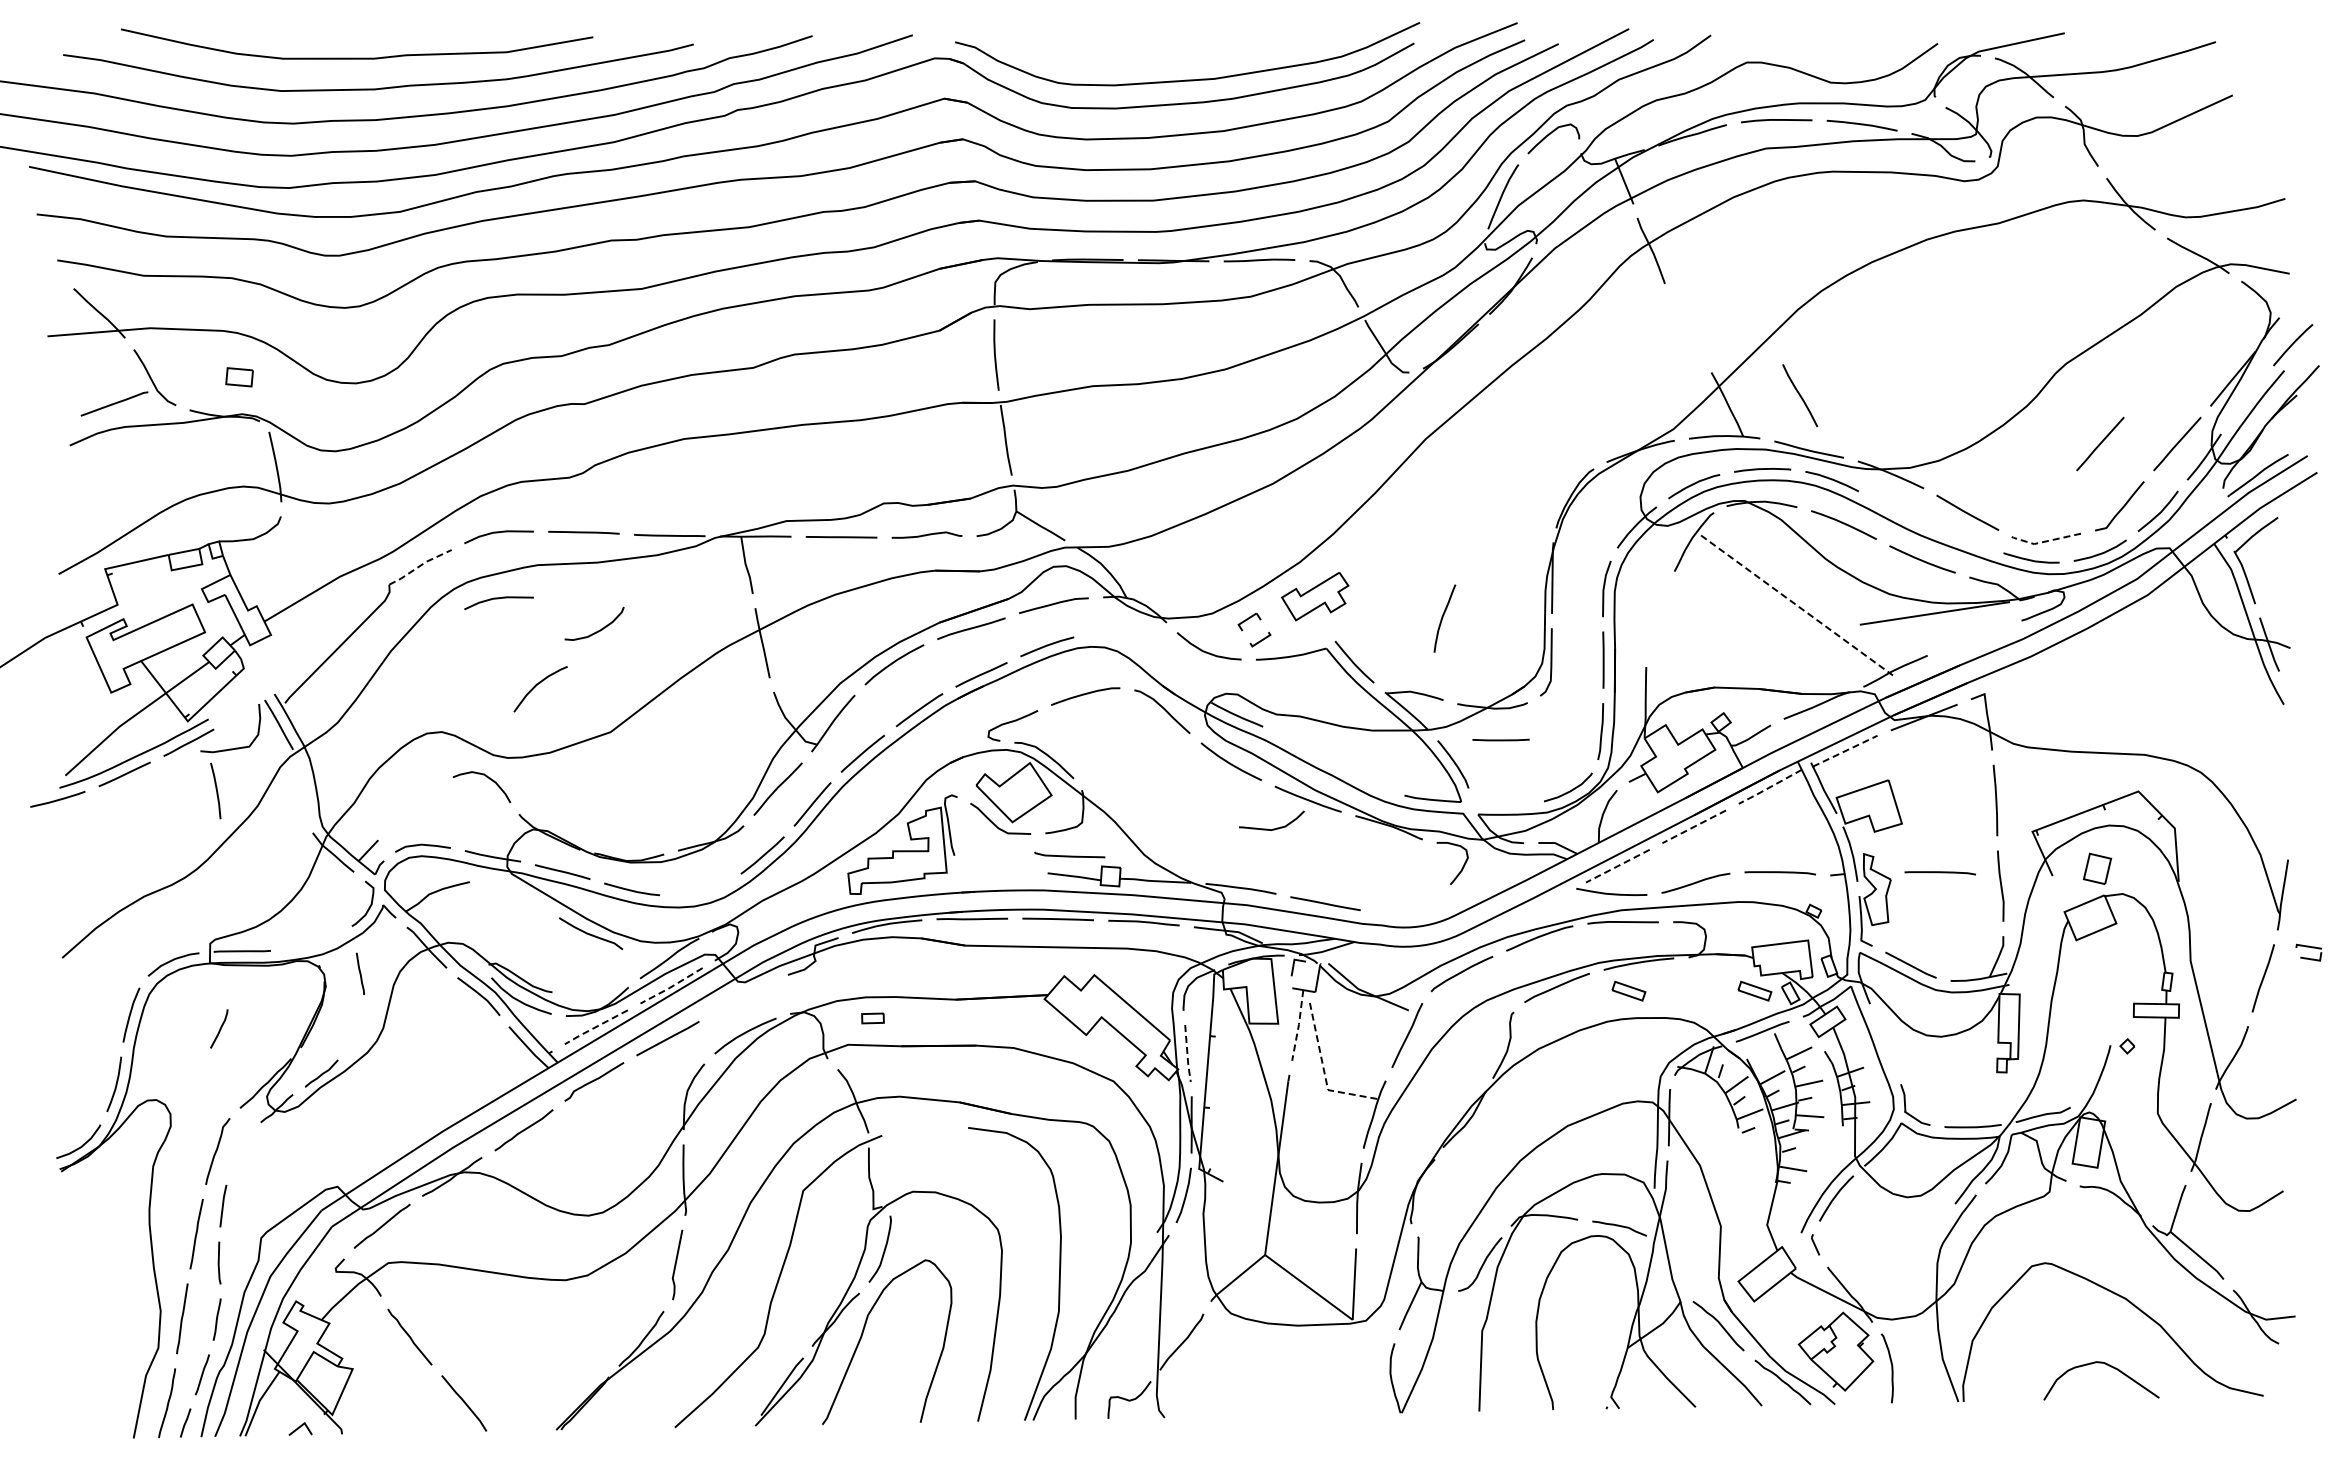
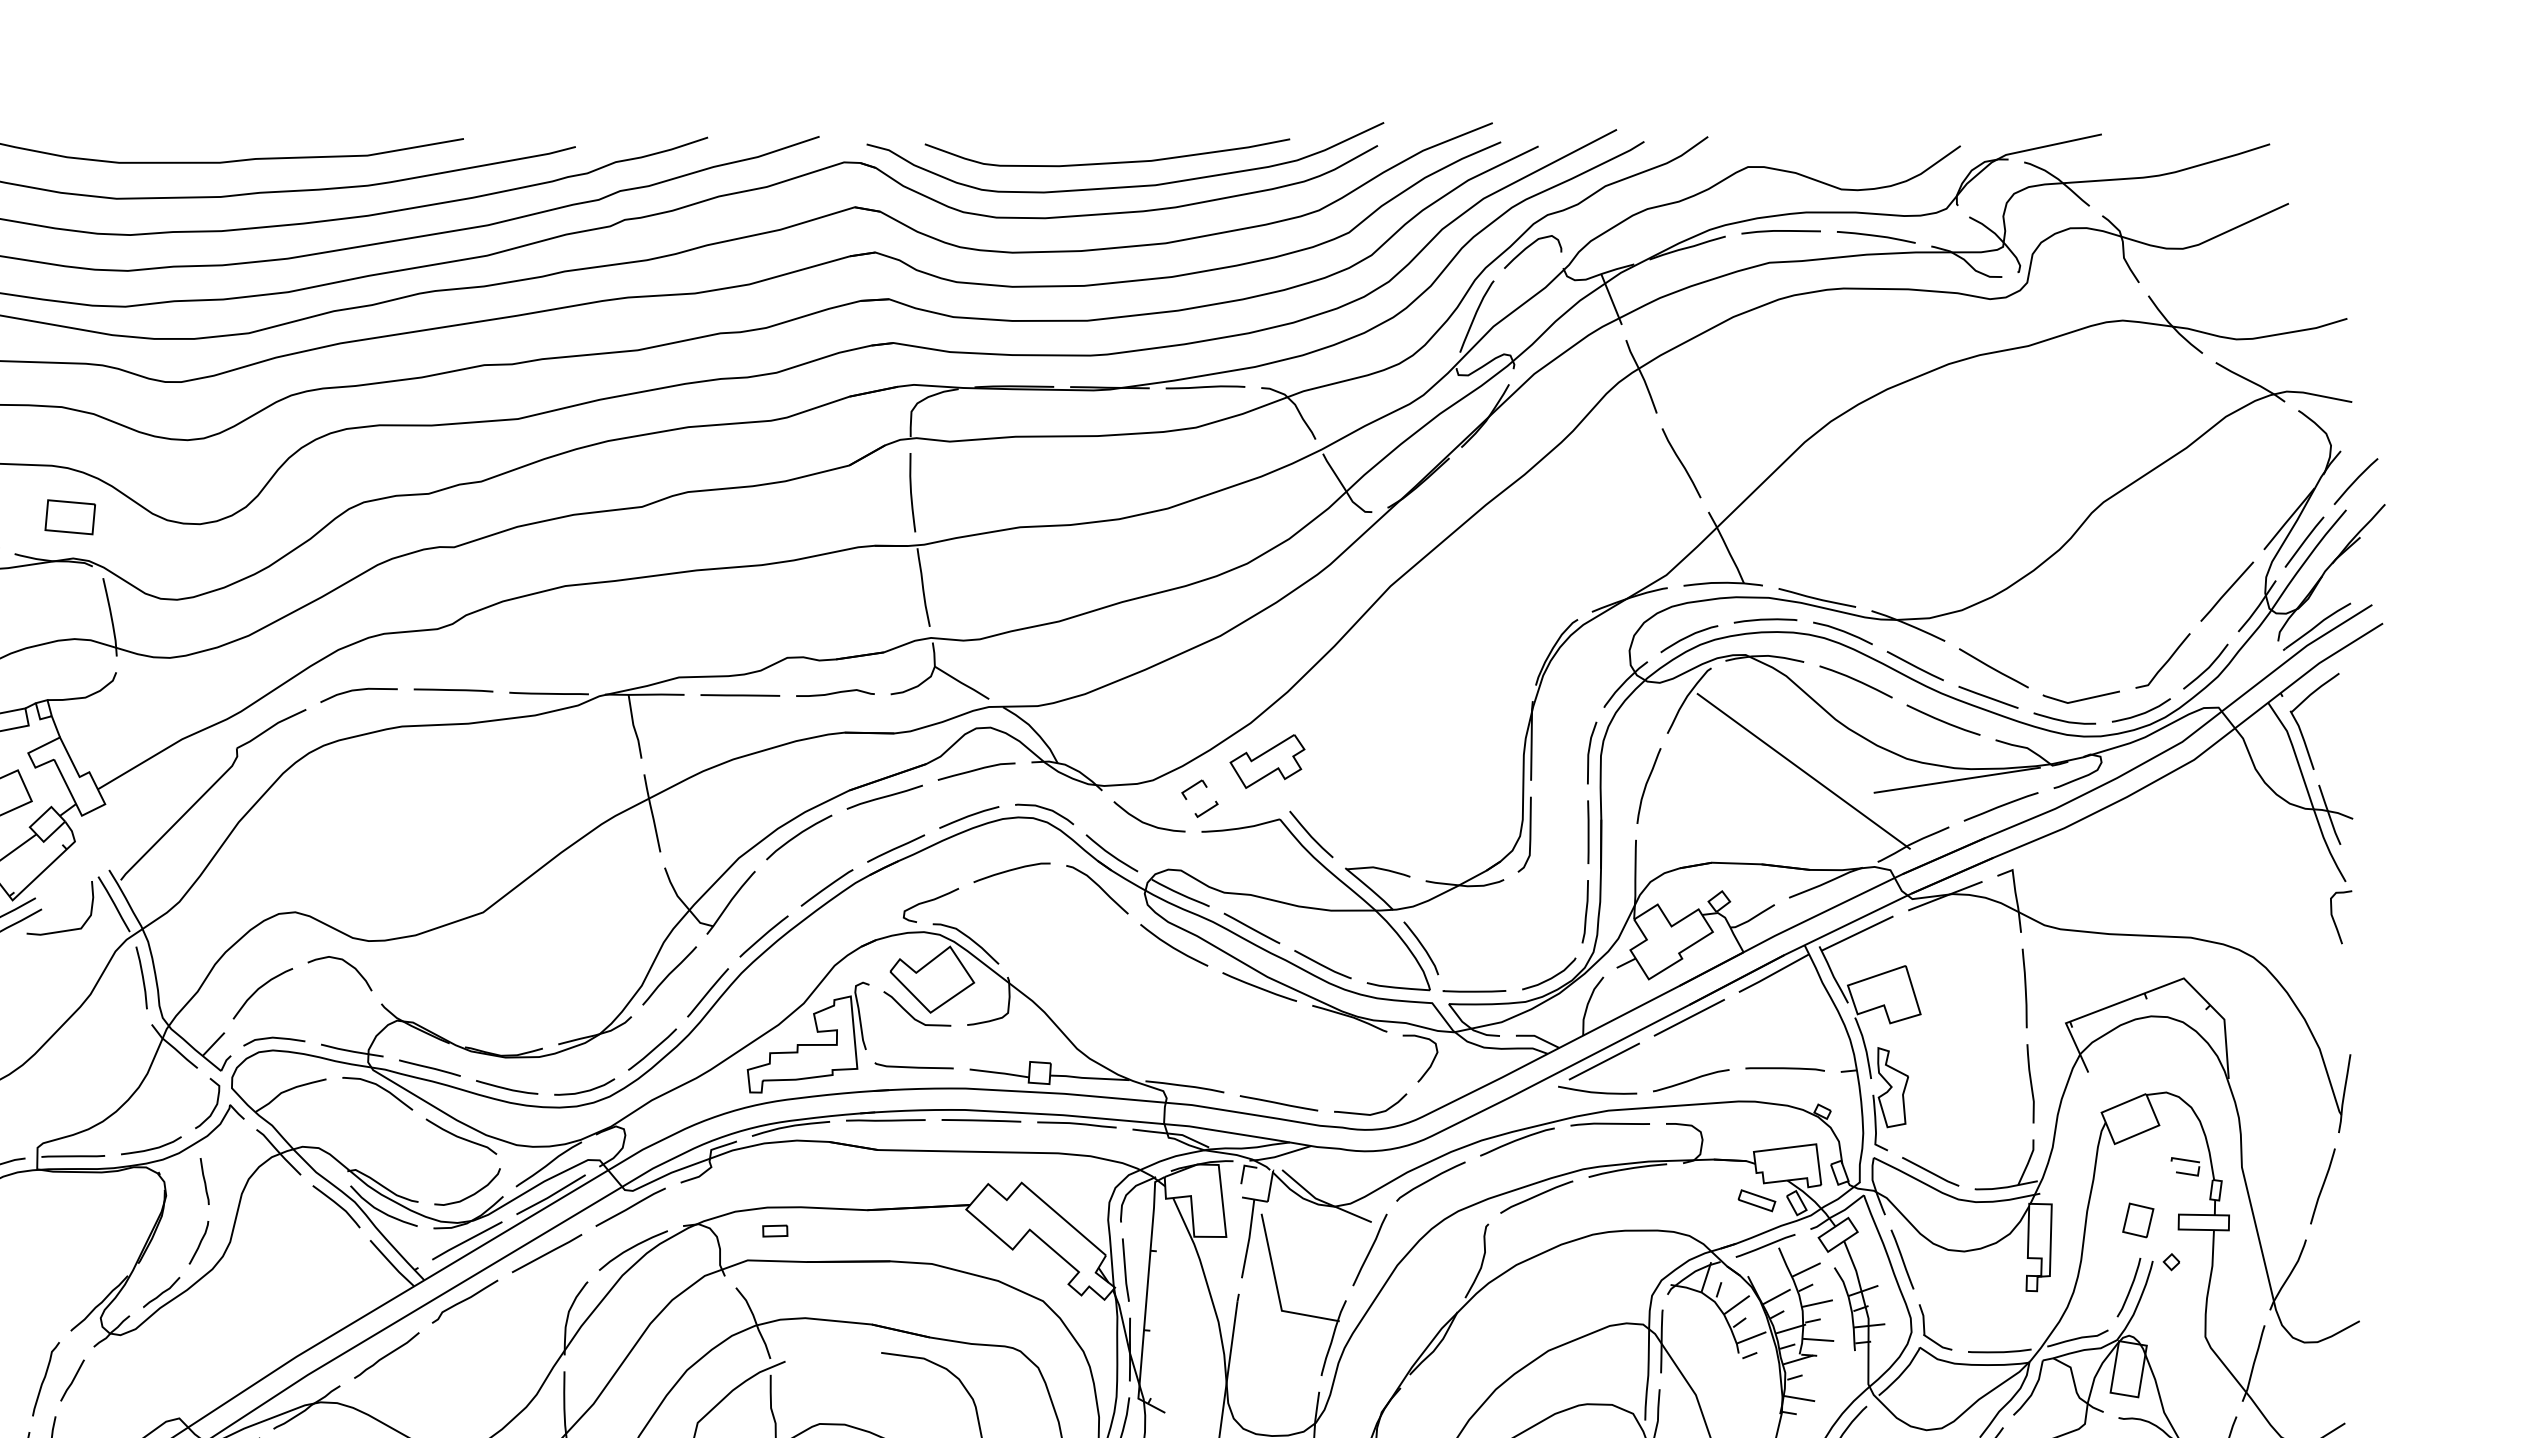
curve: (1171, 58) -> (1107, 162), added
part: (239, 377) -> (70, 517), size x1.67
line: (1800, 395) -> (1681, 463), moved
line: (2246, 399) -> (2304, 542), added
line: (2100, 443) -> (2141, 591), removed
line: (1896, 510) -> (1914, 665), added
line: (1962, 538) -> (1988, 696), added
line: (2043, 541) -> (2078, 700), dashed -> solid
line: (419, 566) -> (270, 728), dashed -> solid
curve: (498, 599) -> (358, 764), removed
line: (1797, 605) -> (1804, 771), dashed -> solid
curve: (1443, 617) -> (1647, 784), moved
curve: (597, 630) -> (470, 1194), moved
curve: (1973, 637) -> (2000, 807), added
curve: (1116, 640) -> (1046, 810), added
curve: (1175, 679) -> (1112, 853), added
curve: (537, 685) -> (259, 989), moved
line: (1500, 739) -> (1473, 990), moved
curve: (2274, 739) -> (2335, 920), added
line: (1300, 746) -> (1251, 928), added
line: (1845, 751) -> (1857, 933), dashed -> solid
line: (1364, 779) -> (1322, 965), added
line: (1769, 787) -> (1773, 974), dashed -> solid
curve: (215, 789) -> (141, 976), moved
line: (1694, 826) -> (1689, 1017), dashed -> solid
curve: (1273, 828) -> (1372, 1113), moved
curve: (1069, 855) -> (913, 1066), moved
line: (1617, 866) -> (1603, 1061), dashed -> solid
part: (2097, 868) -> (2138, 1219), moved
curve: (1939, 873) -> (1962, 1069), removed
curve: (518, 890) -> (380, 1088), added
curve: (703, 891) -> (586, 1089), added
curve: (313, 943) -> (152, 1147), added
part: (2308, 952) -> (2185, 1166), moved
line: (671, 986) -> (550, 1195), dashed -> solid
part: (1628, 990) -> (1616, 1199), removed
line: (742, 996) -> (630, 1206), added
line: (1298, 1025) -> (1248, 1238), dashed -> solid
line: (595, 1027) -> (466, 1241), dashed -> solid
curve: (219, 1028) -> (199, 1242), moved
line: (1885, 1043) -> (1902, 1258), added
line: (1187, 1055) -> (1125, 1272), dashed -> solid
curve: (2090, 1068) -> (2130, 1286), added
line: (1324, 1073) -> (1277, 1292), dashed -> solid
line: (241, 1152) -> (72, 1380), added

